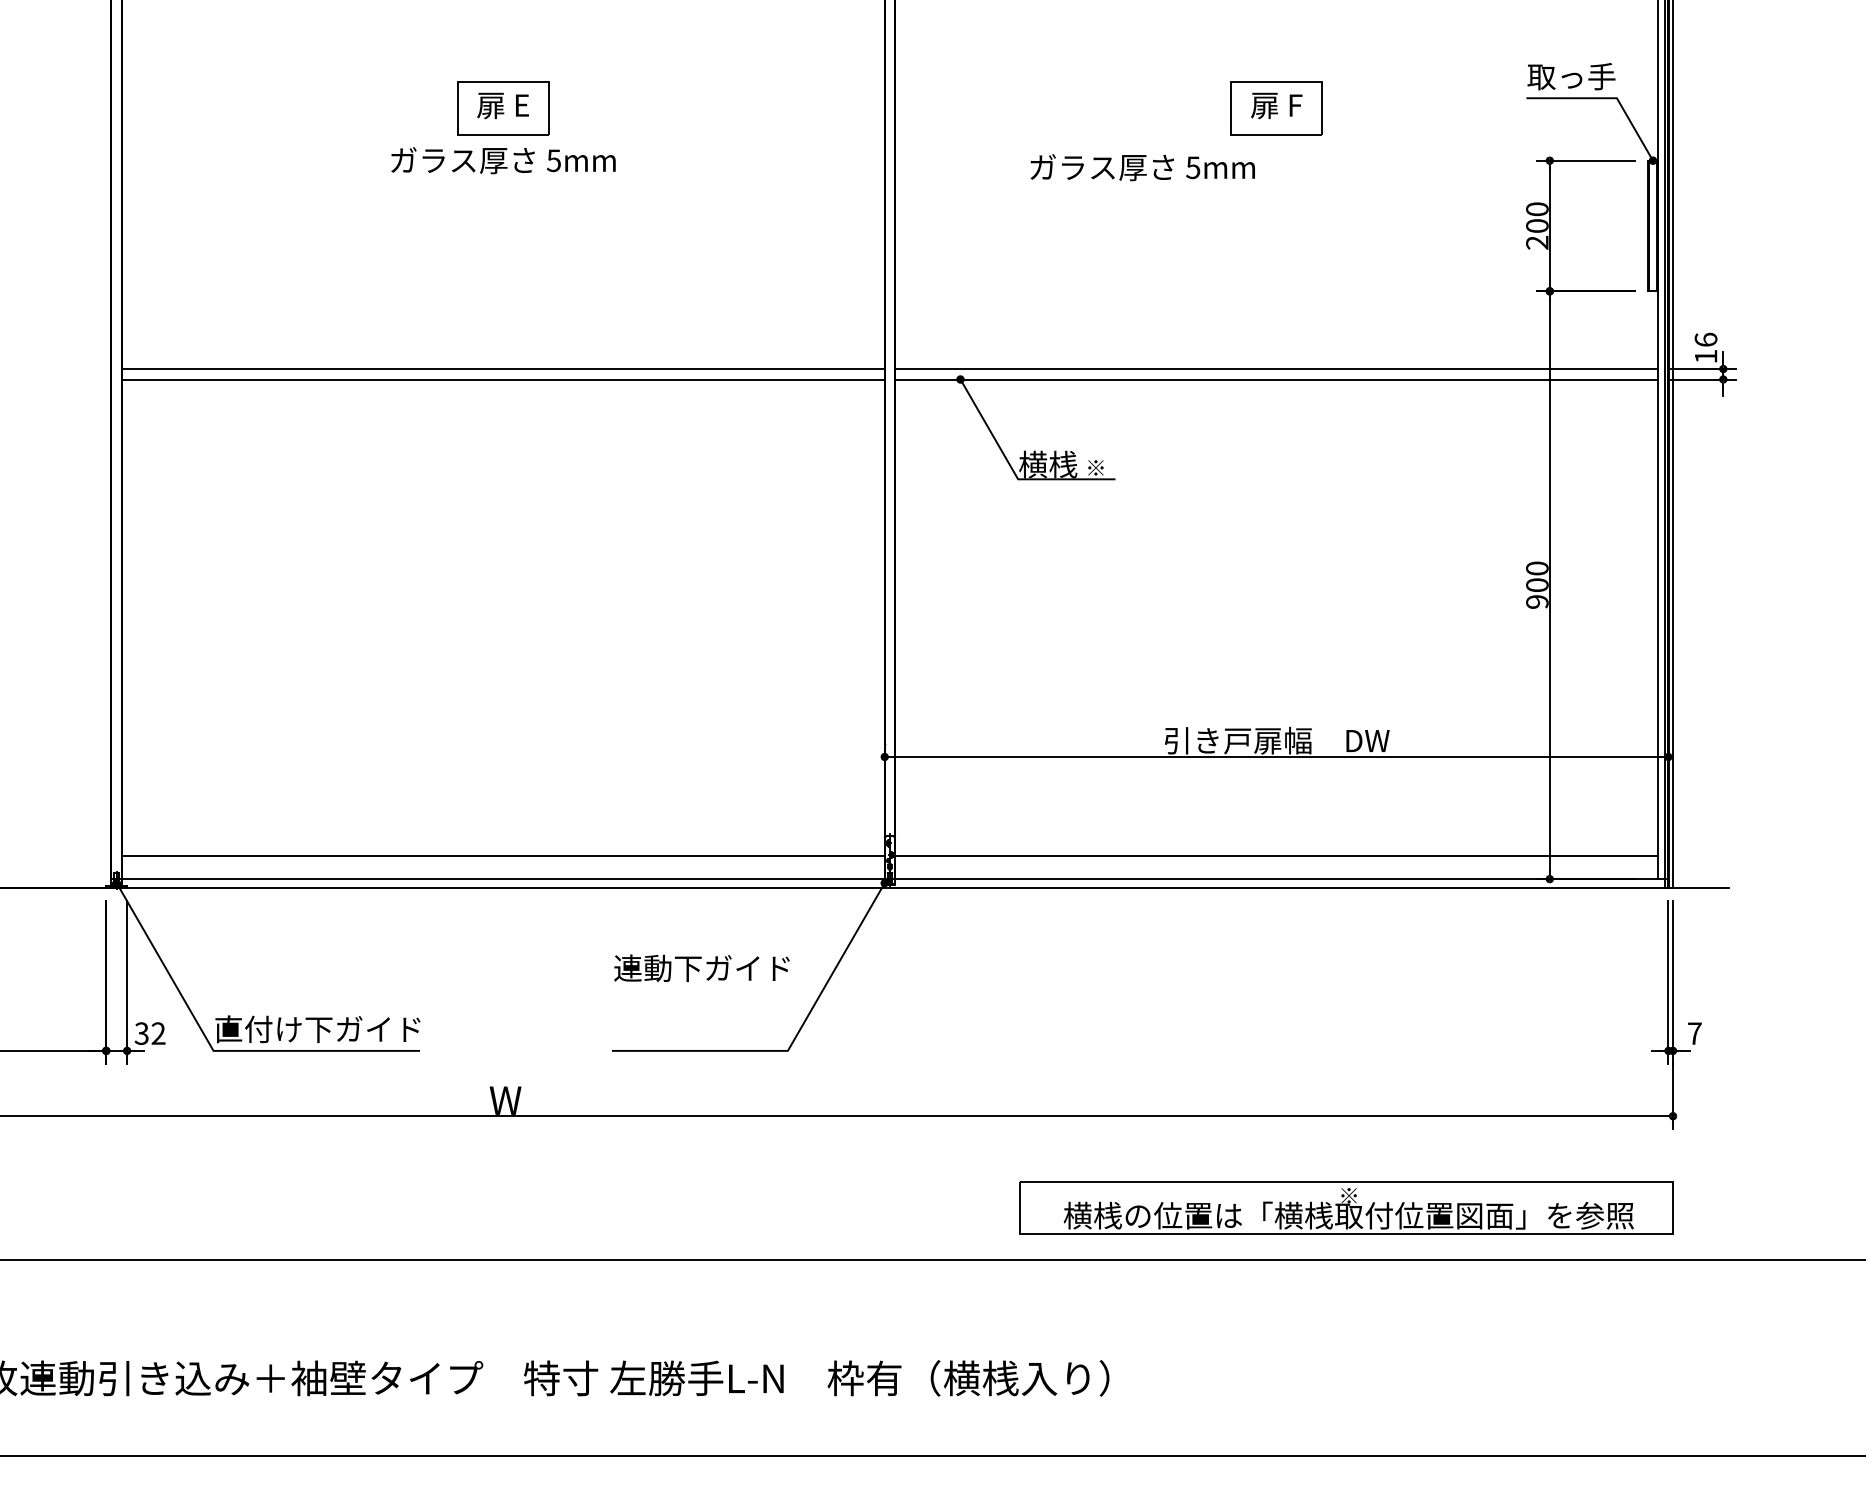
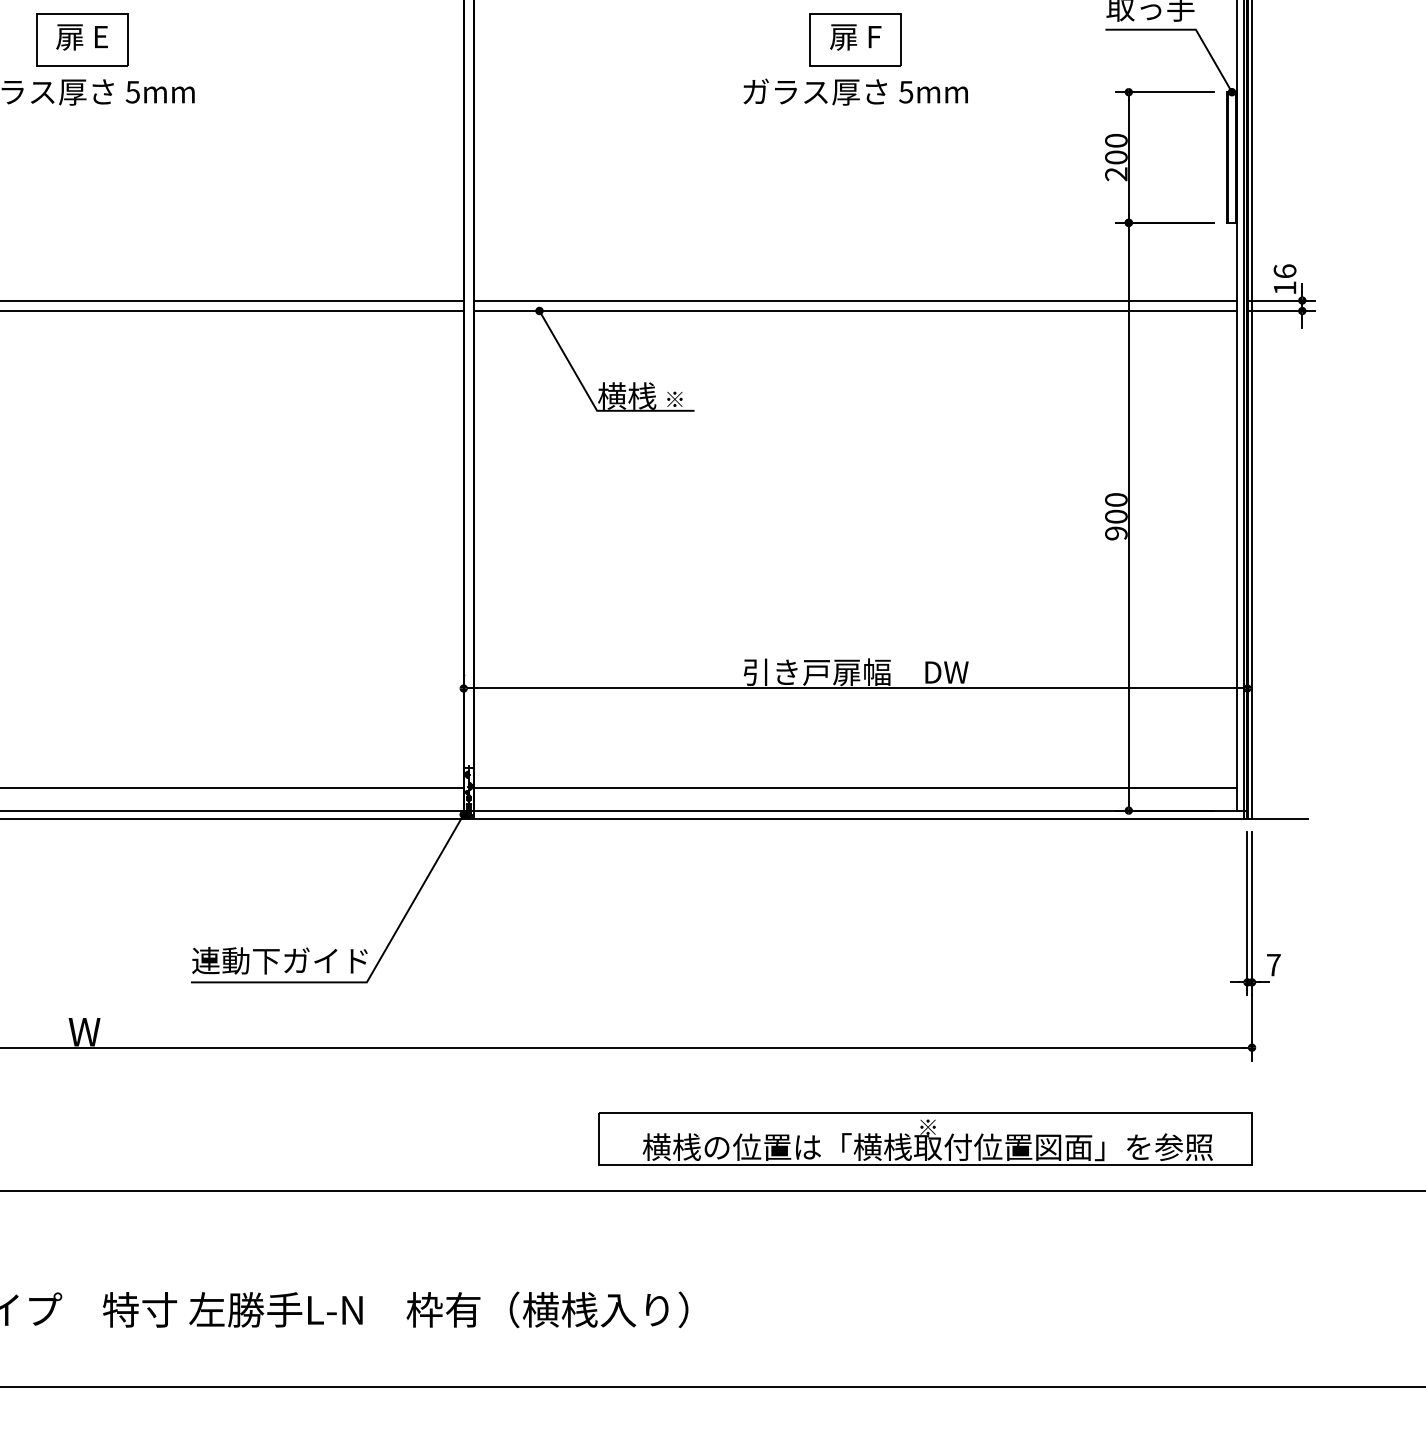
text: (1142, 167) -> (855, 91), moved
text: (701, 967) -> (279, 959), moved

